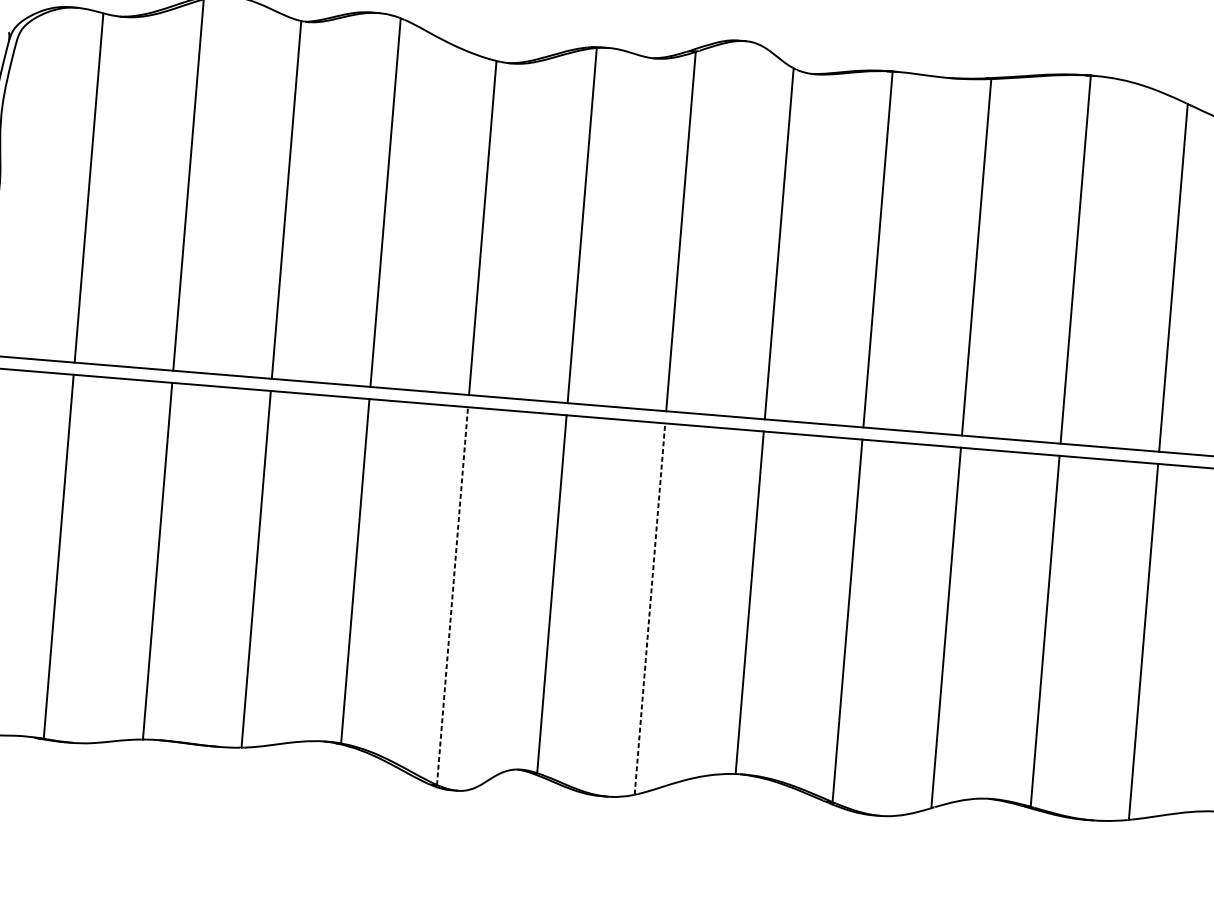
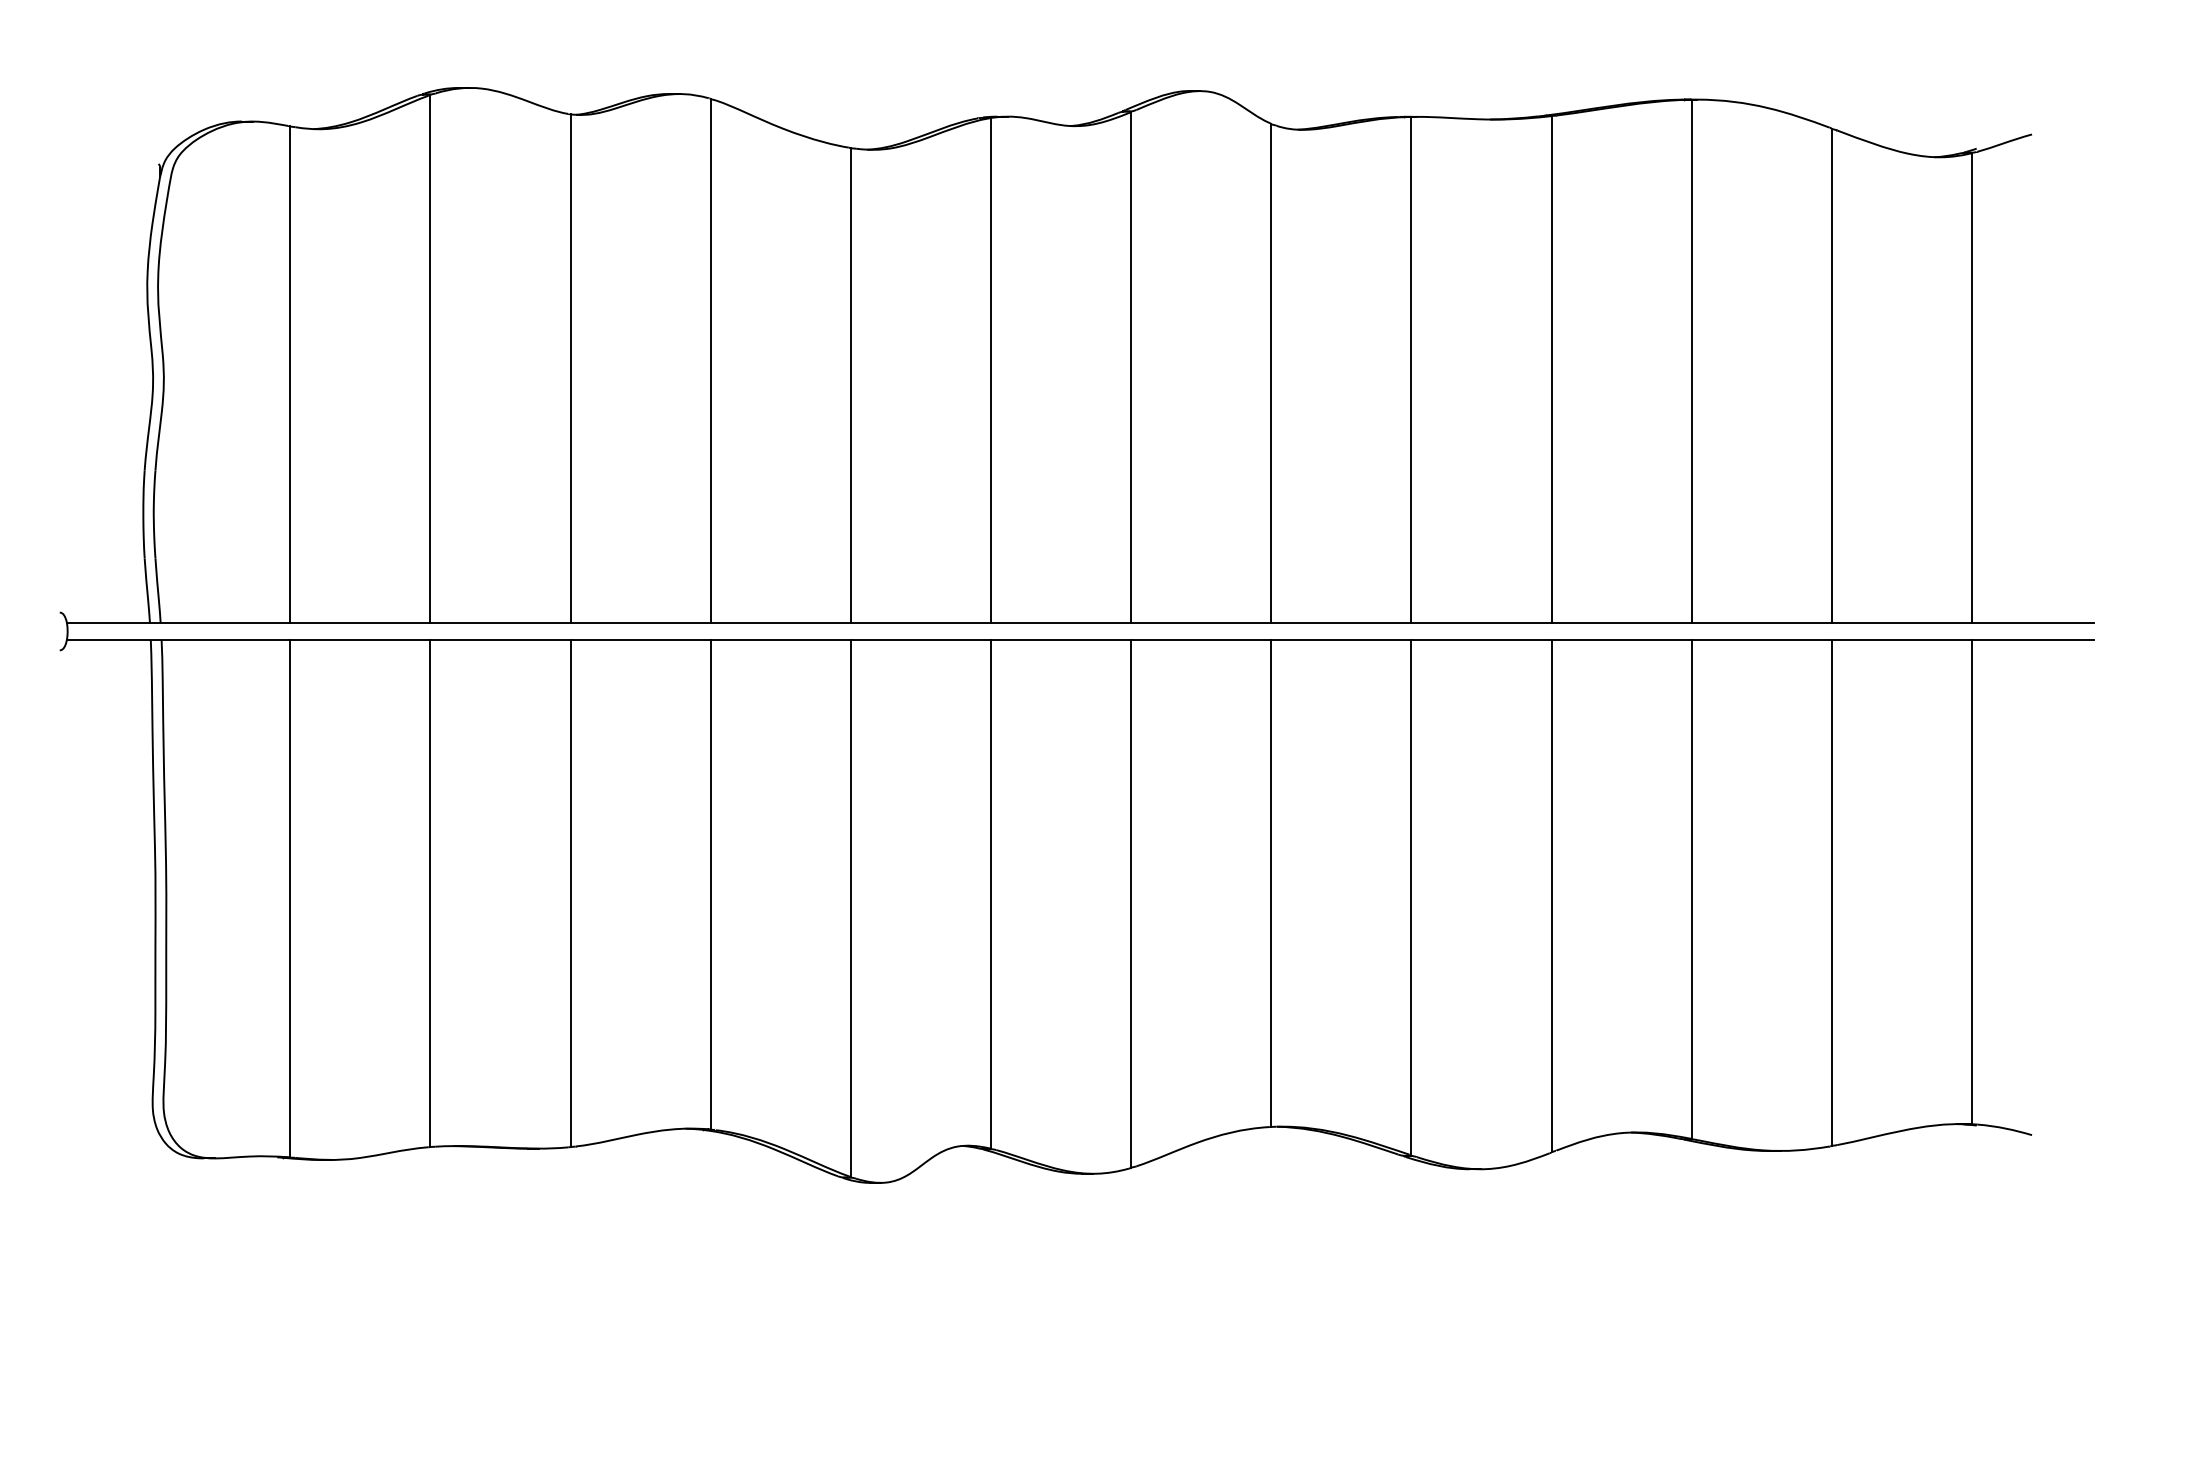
line: (452, 595) -> (850, 908), dashed -> solid
line: (650, 608) -> (1131, 903), dashed -> solid

